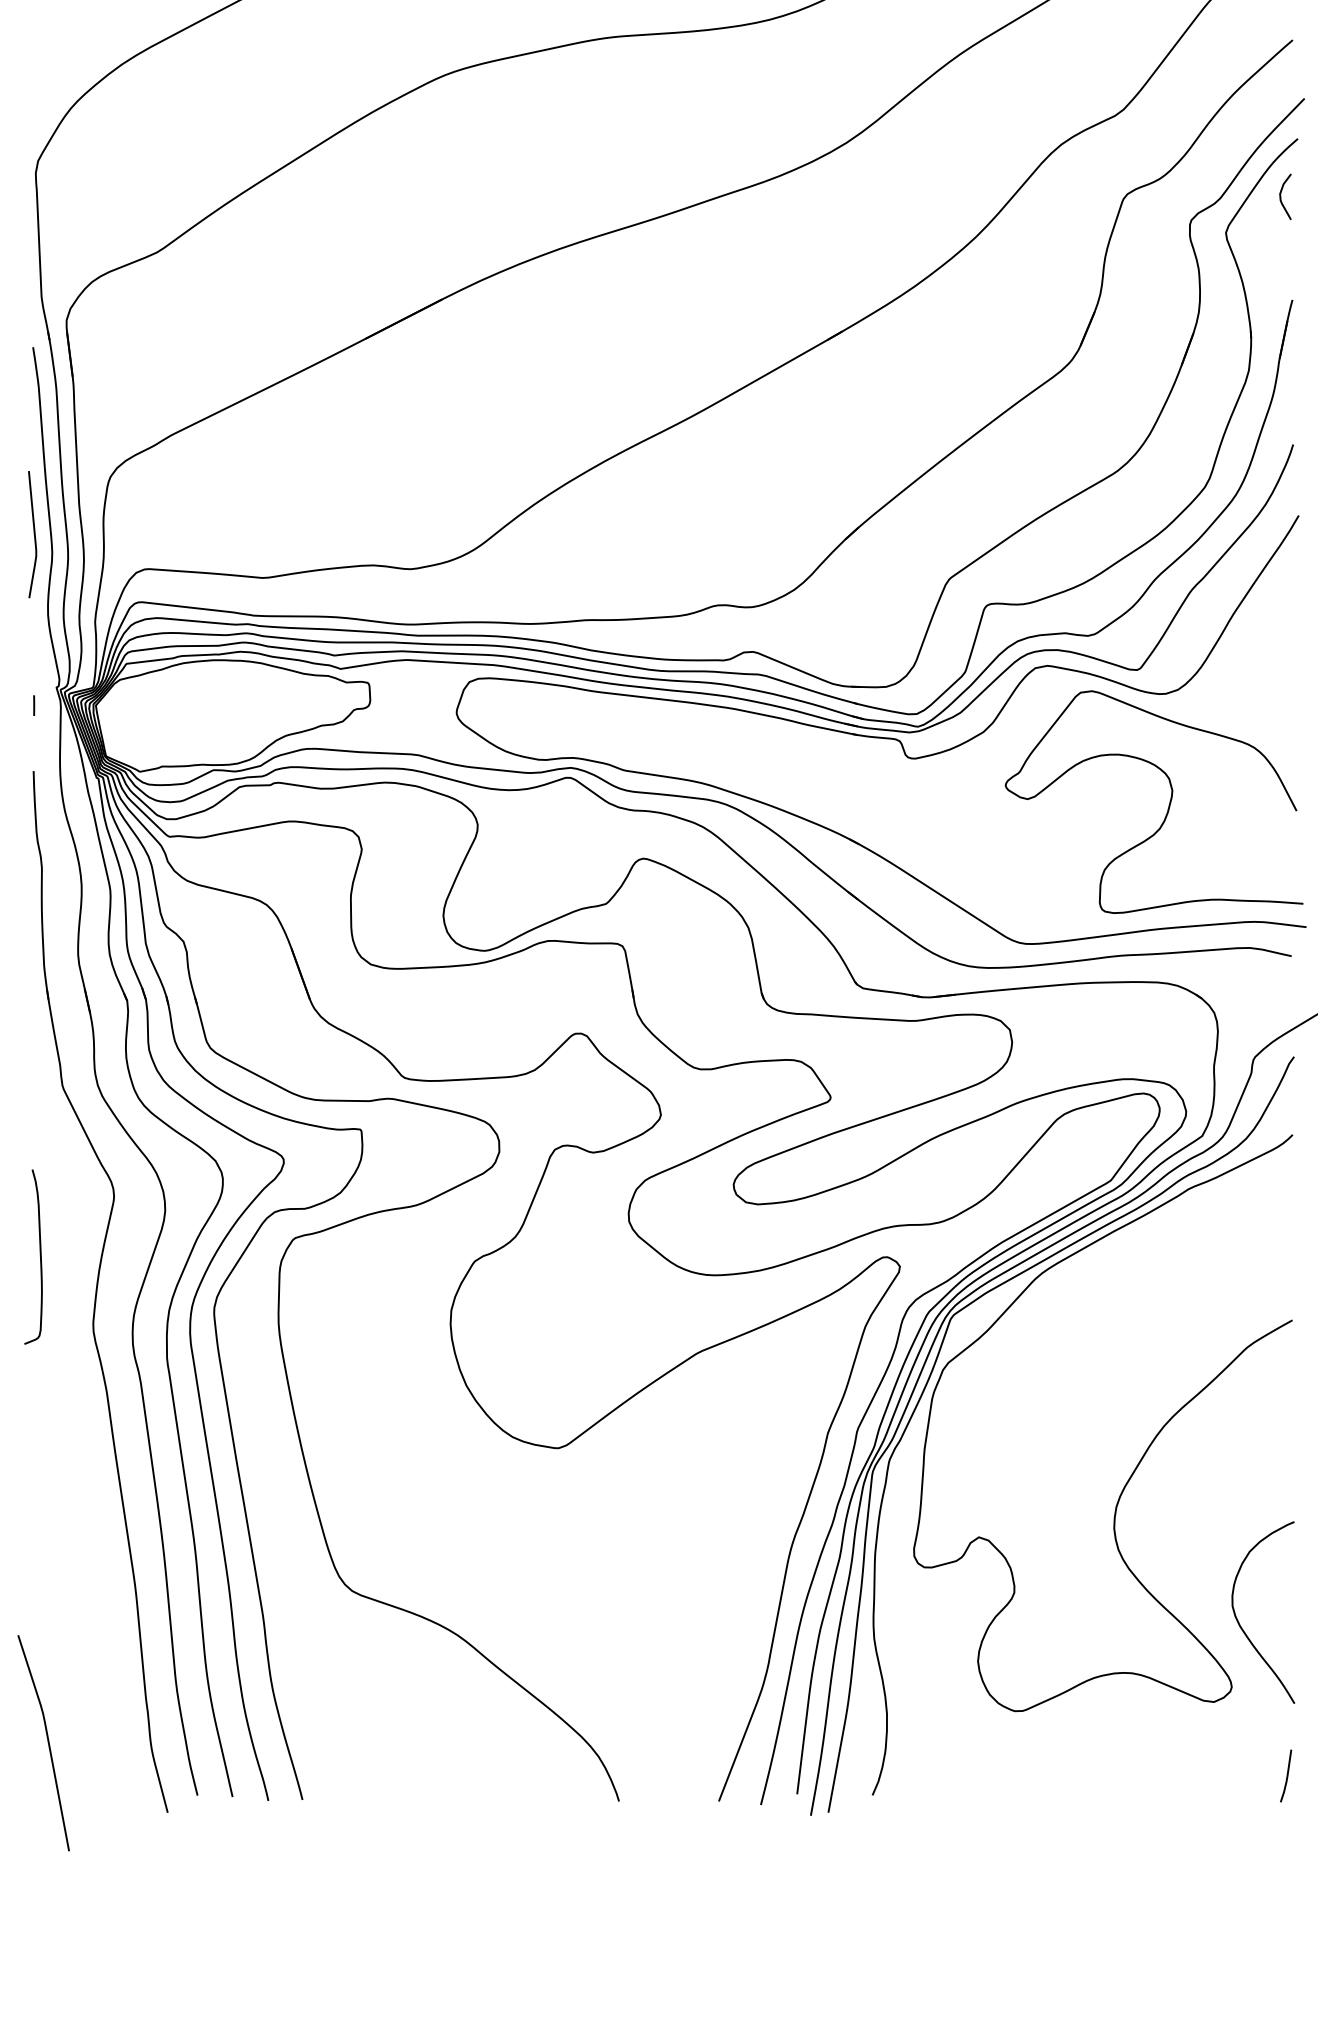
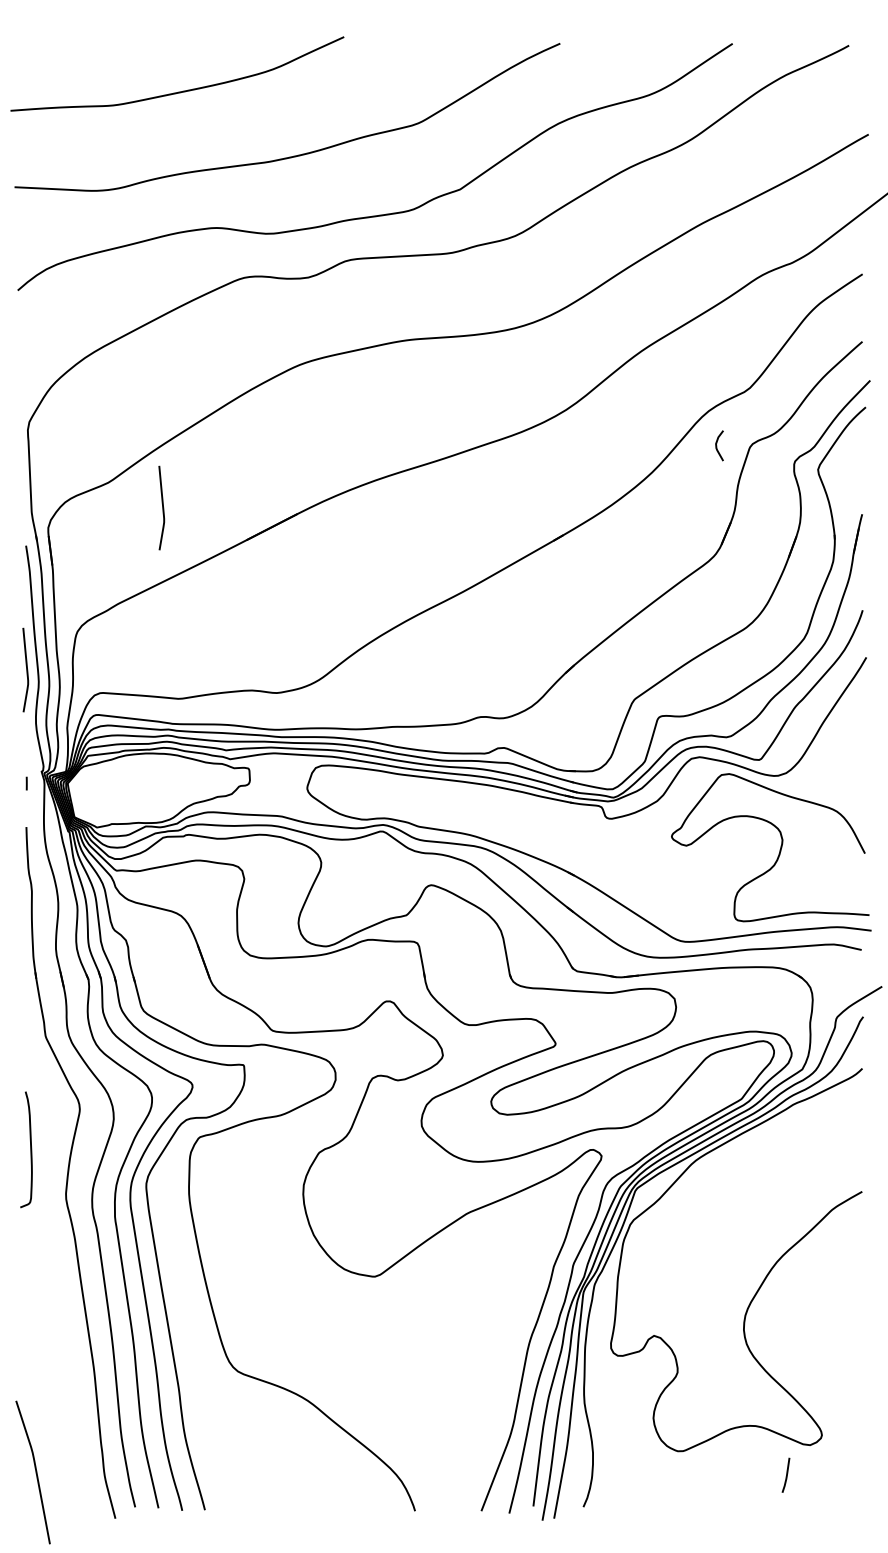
curve: (1282, 196) -> (717, 445), moved
curve: (238, 289) -> (162, 507), added
curve: (1240, 1622) -> (827, 1392), removed
line: (1286, 1774) -> (786, 1474), moved

